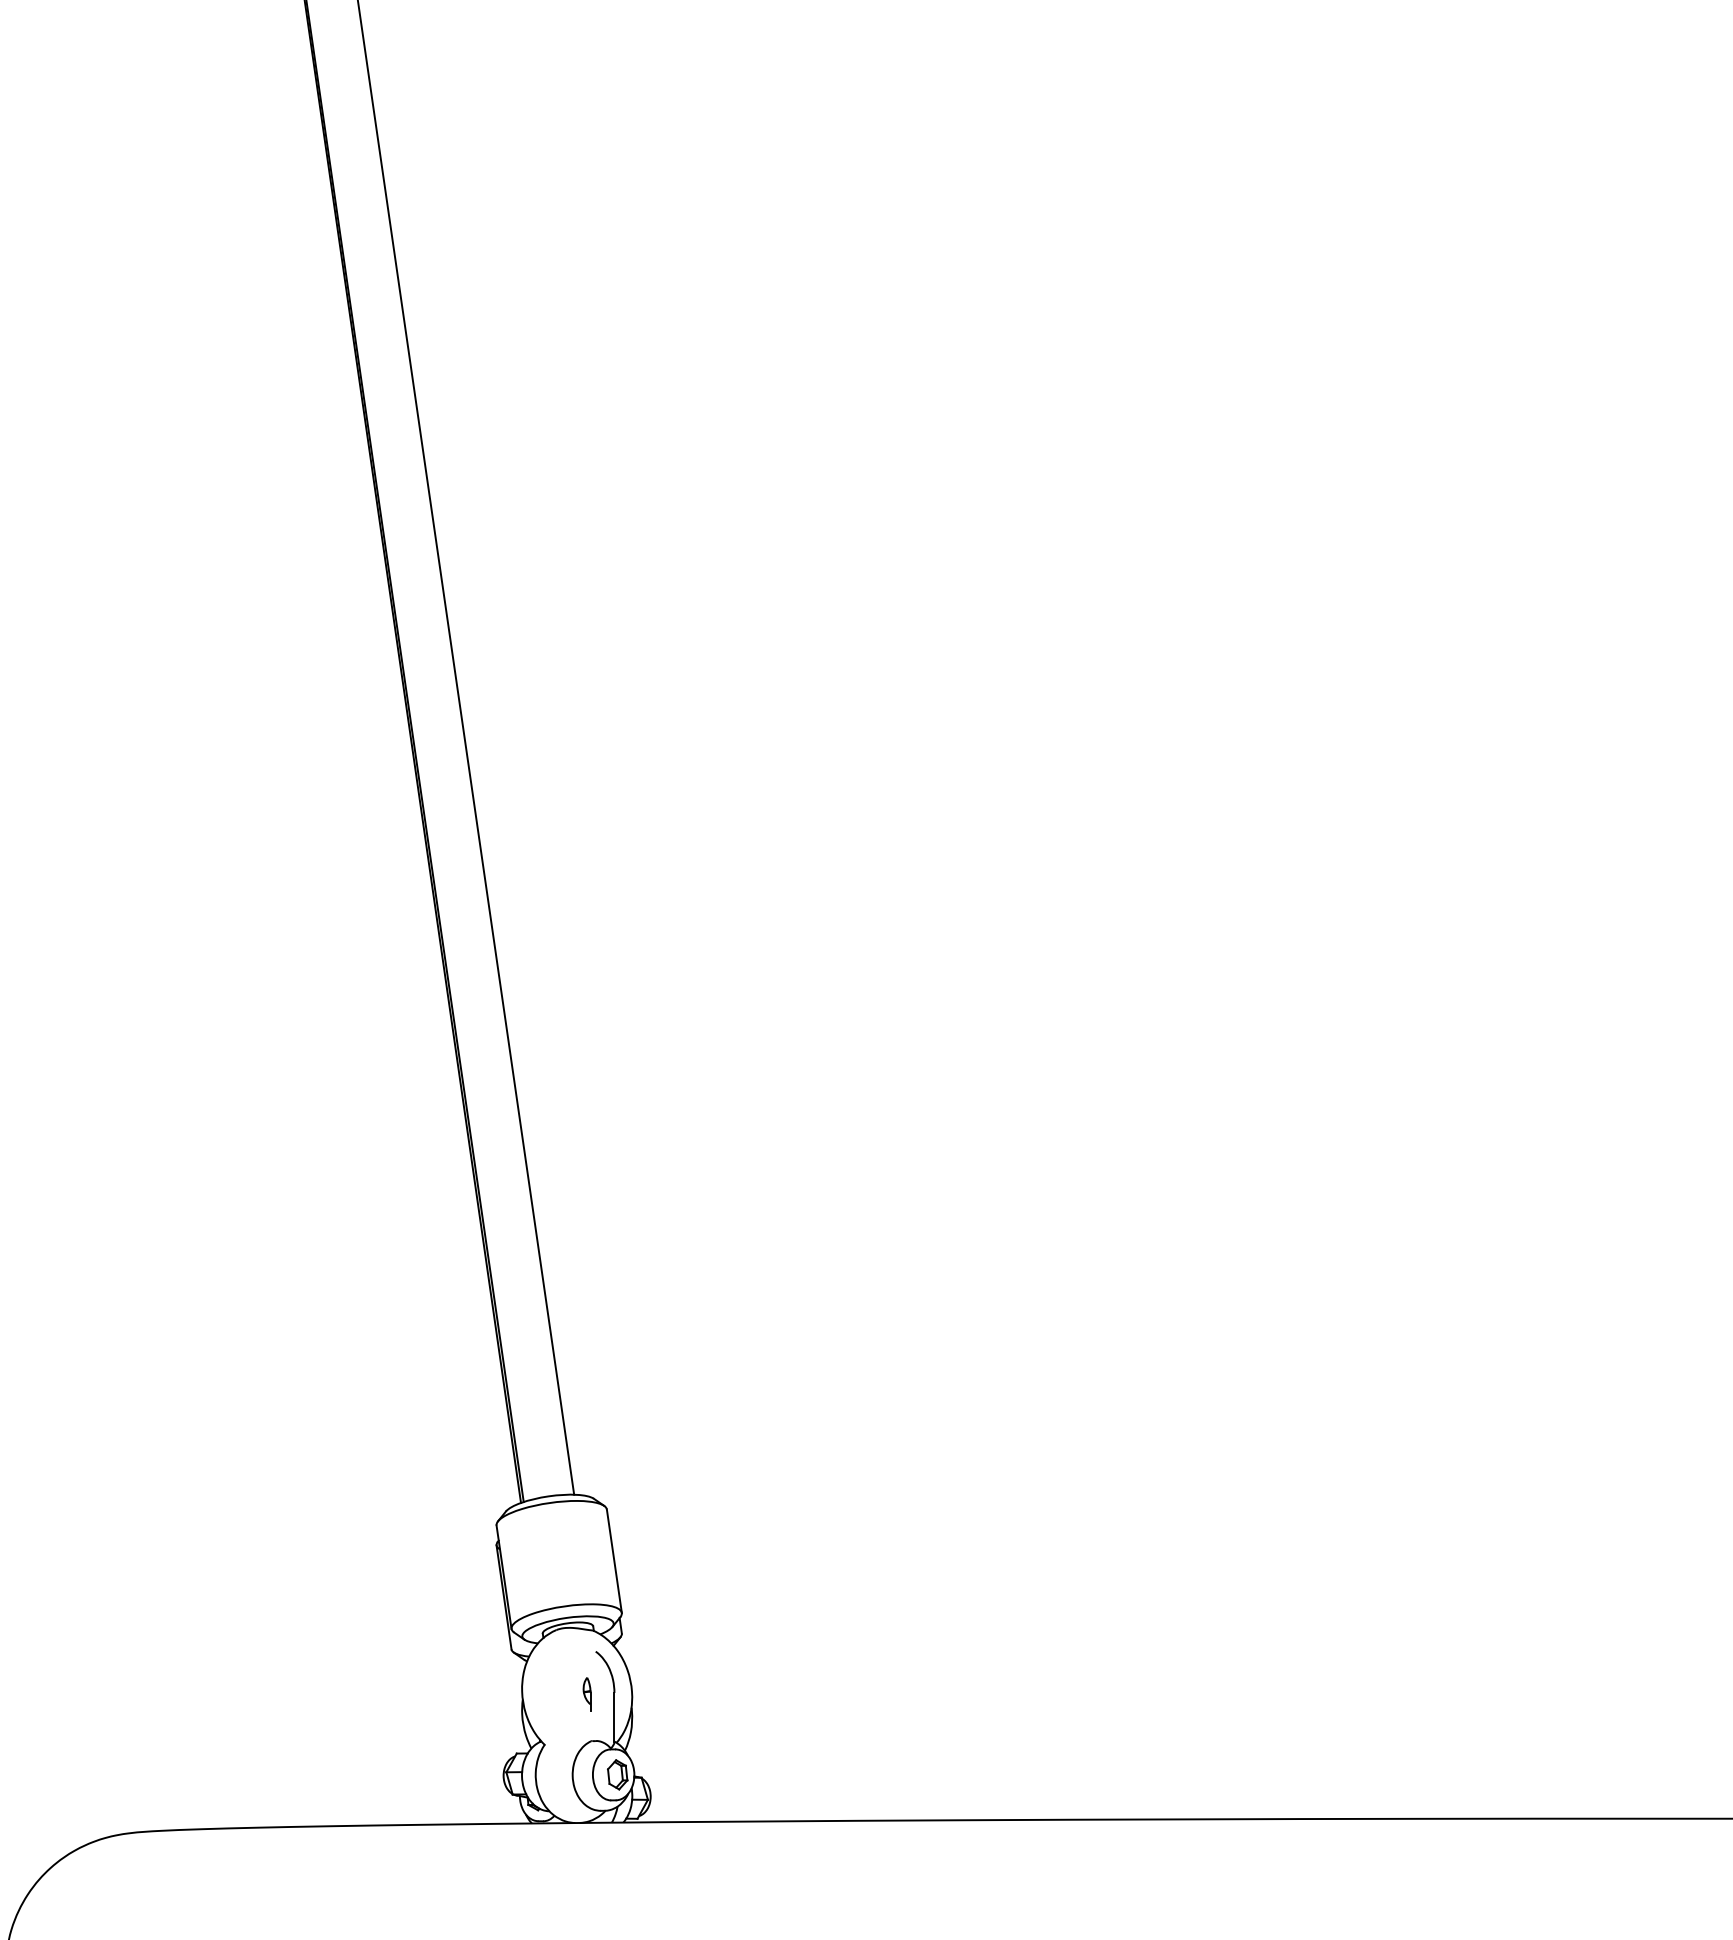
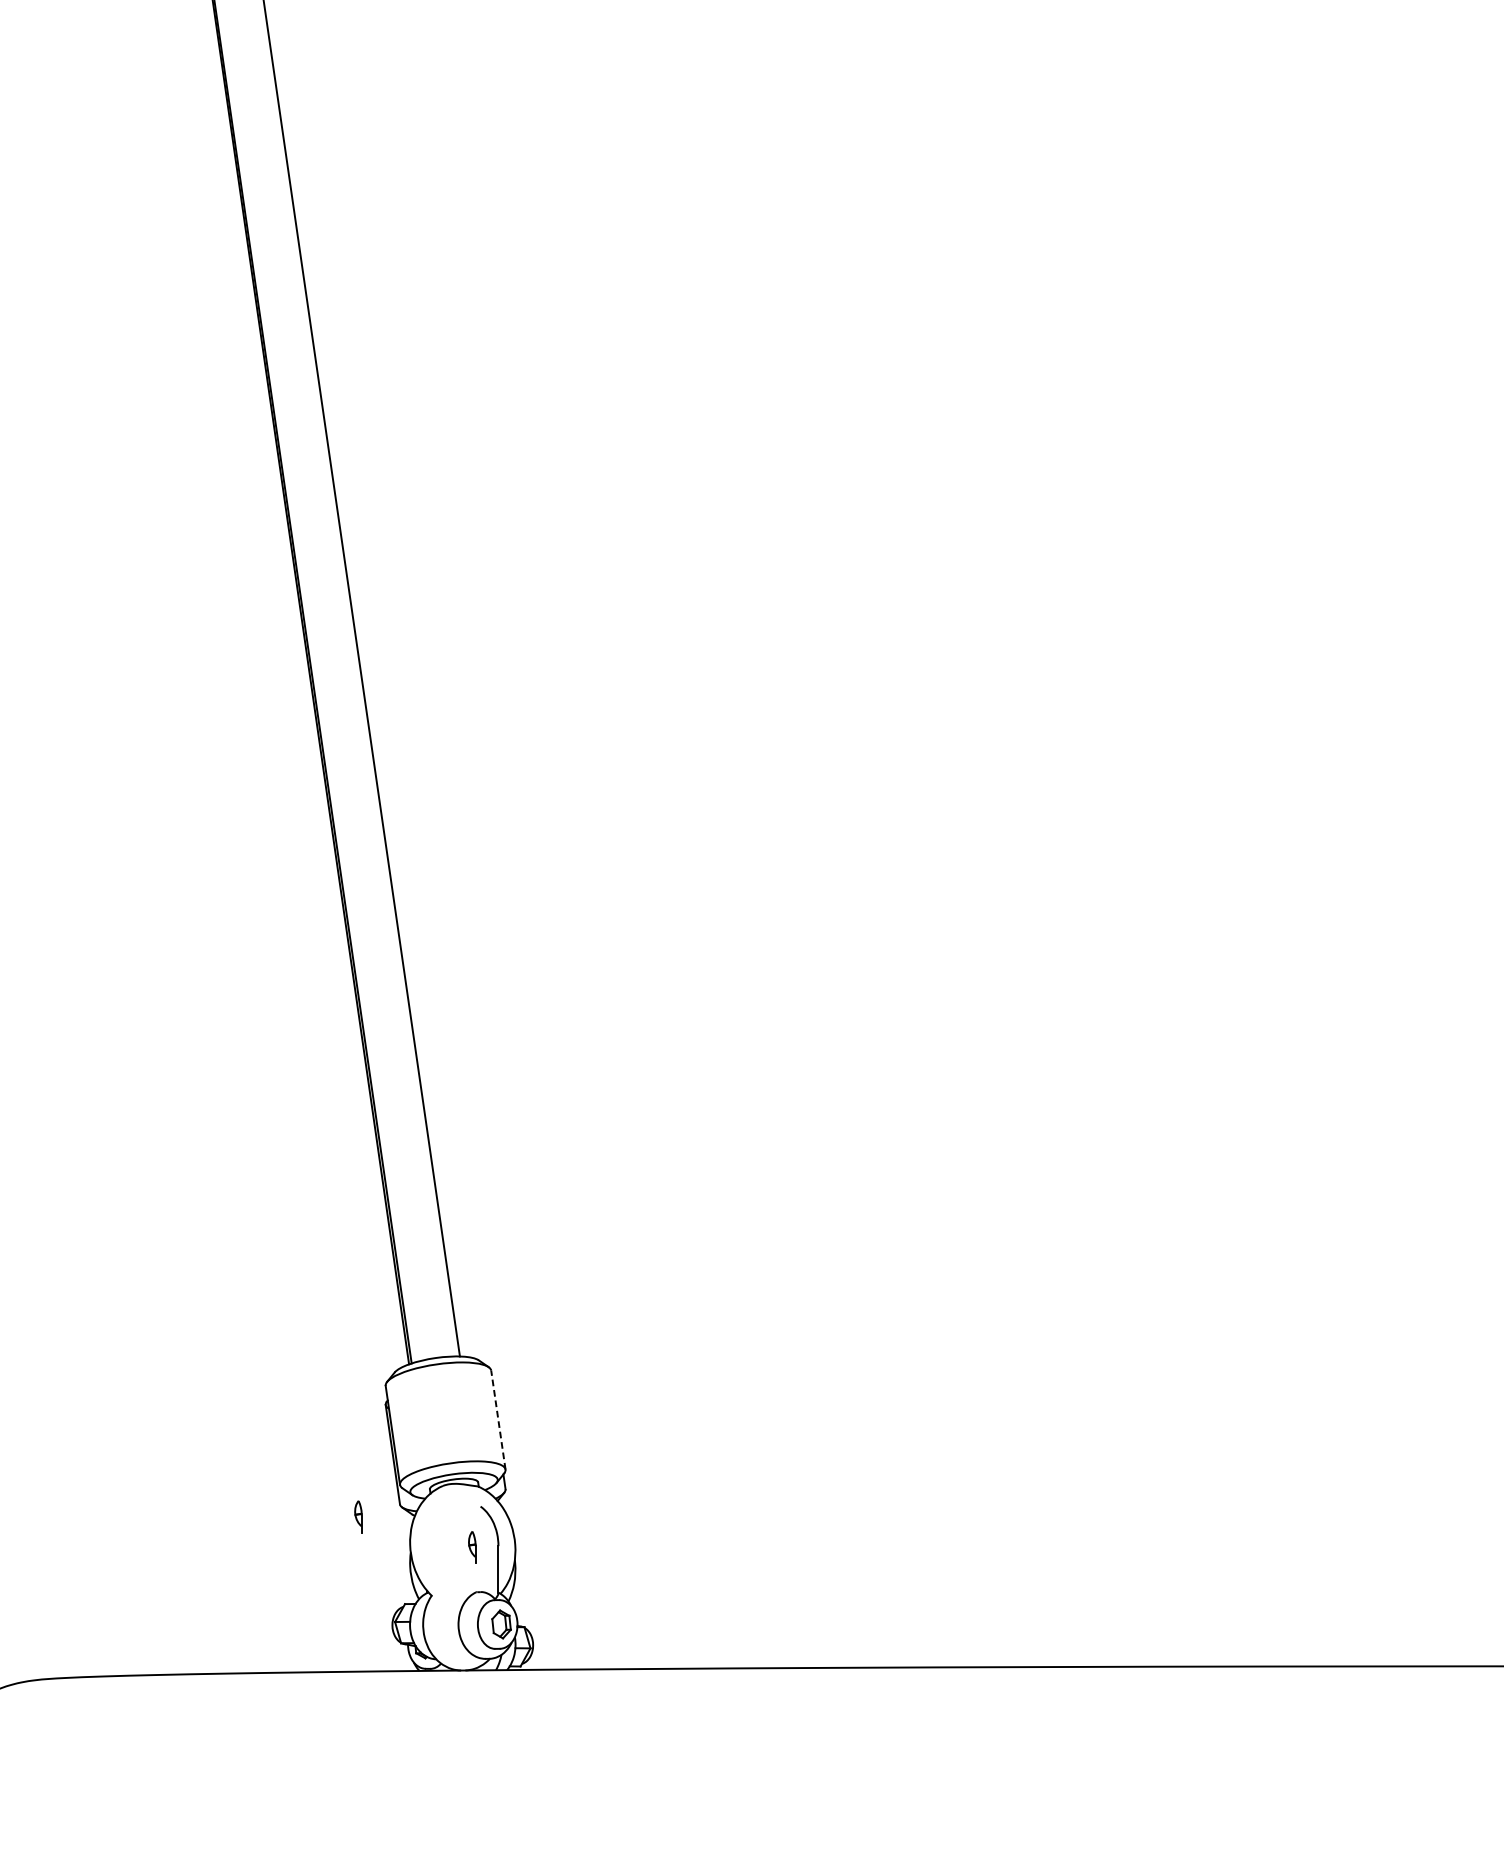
line: (614, 1560) -> (498, 1419), solid -> dashed
part: (467, 1662) -> (357, 1516), added

